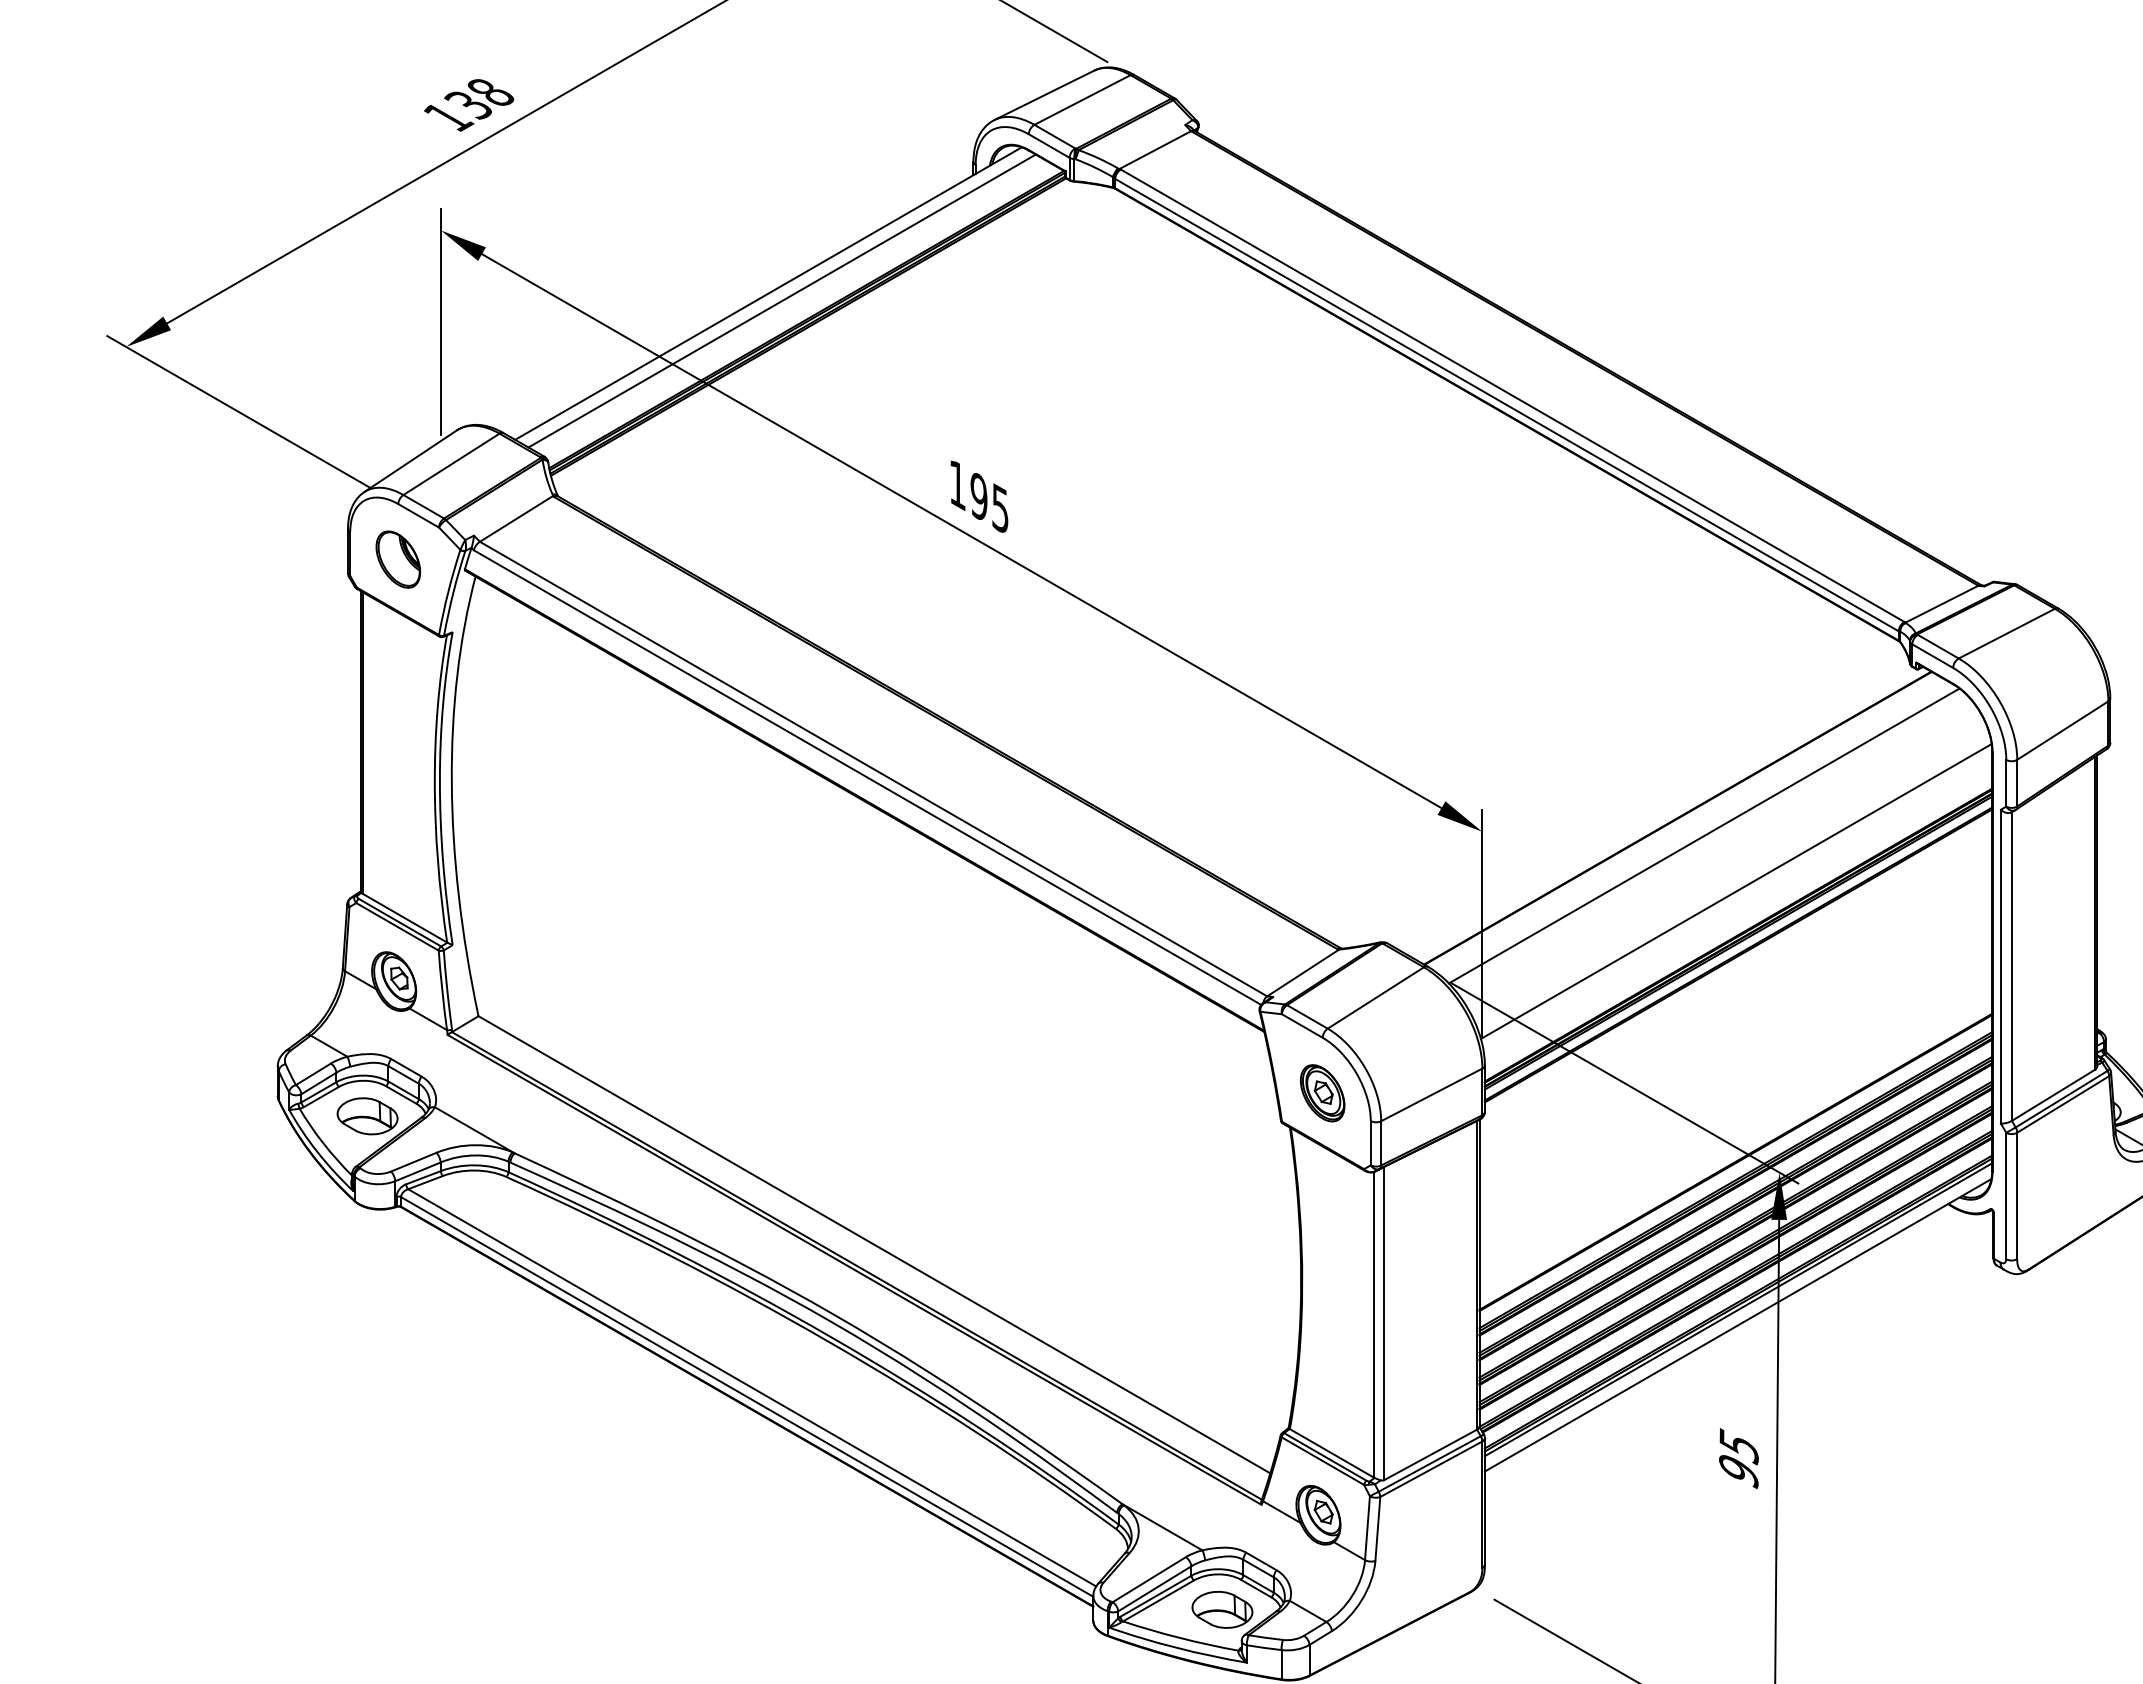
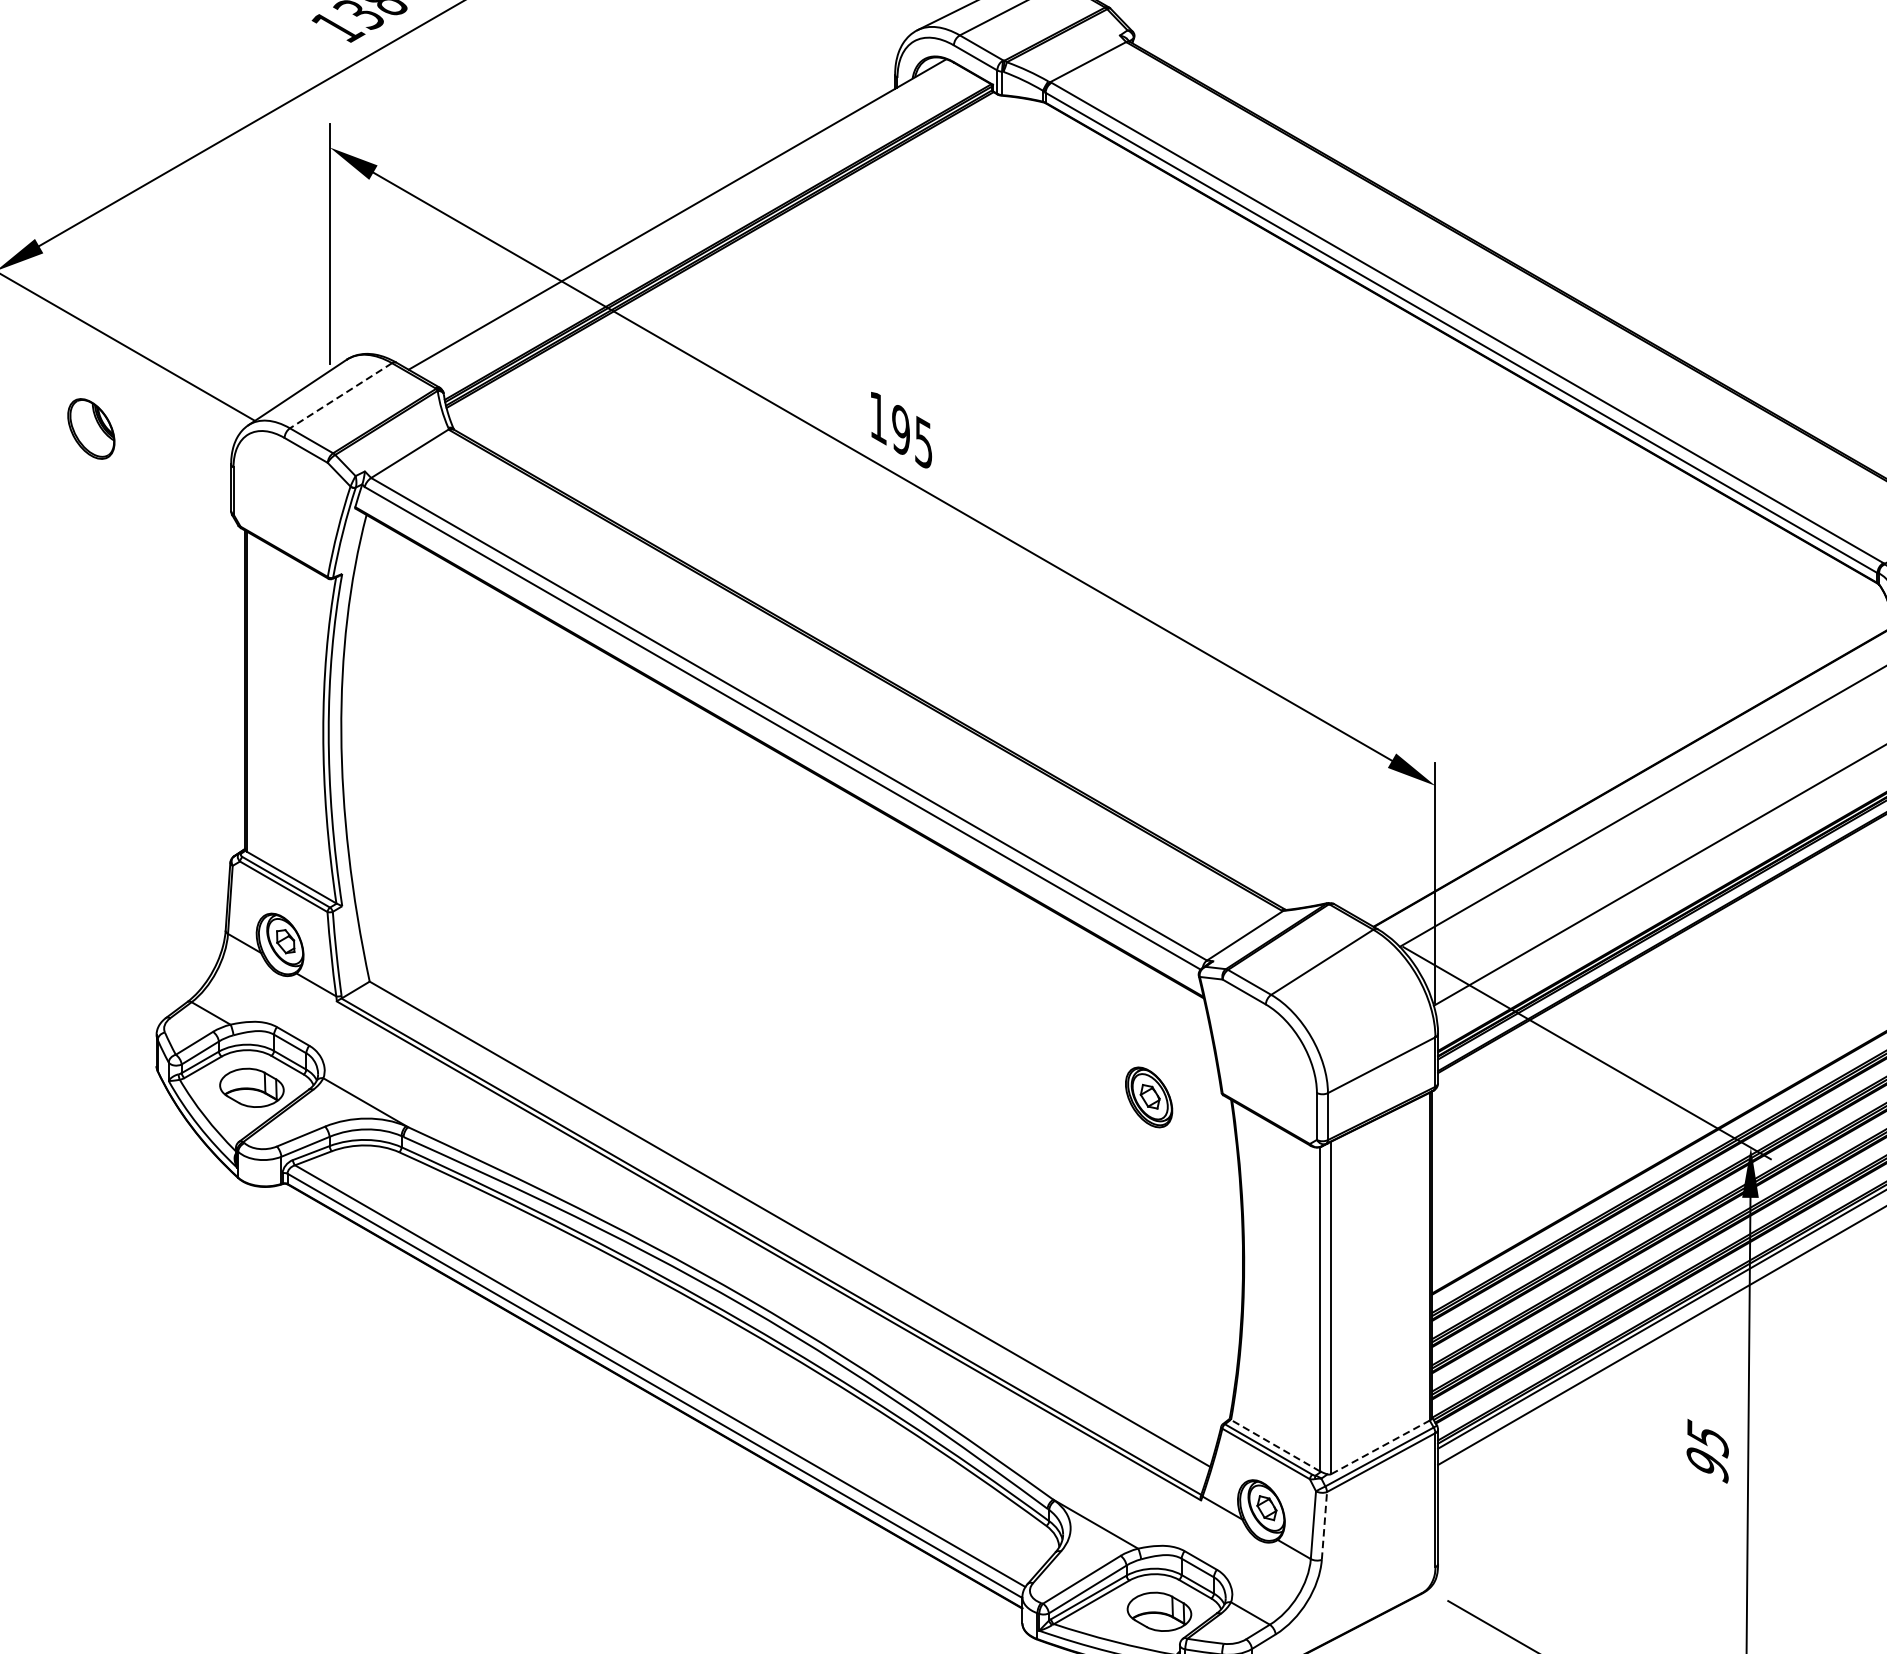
line: (781, 300) -> (691, 221), removed
line: (451, 464) -> (341, 395), solid -> dashed
part: (397, 559) -> (90, 428), moved
part: (1322, 1093) -> (1148, 1097), moved
line: (1331, 1453) -> (1275, 1445), solid -> dashed
line: (1430, 1454) -> (1380, 1446), solid -> dashed
line: (1377, 1528) -> (1324, 1525), solid -> dashed

